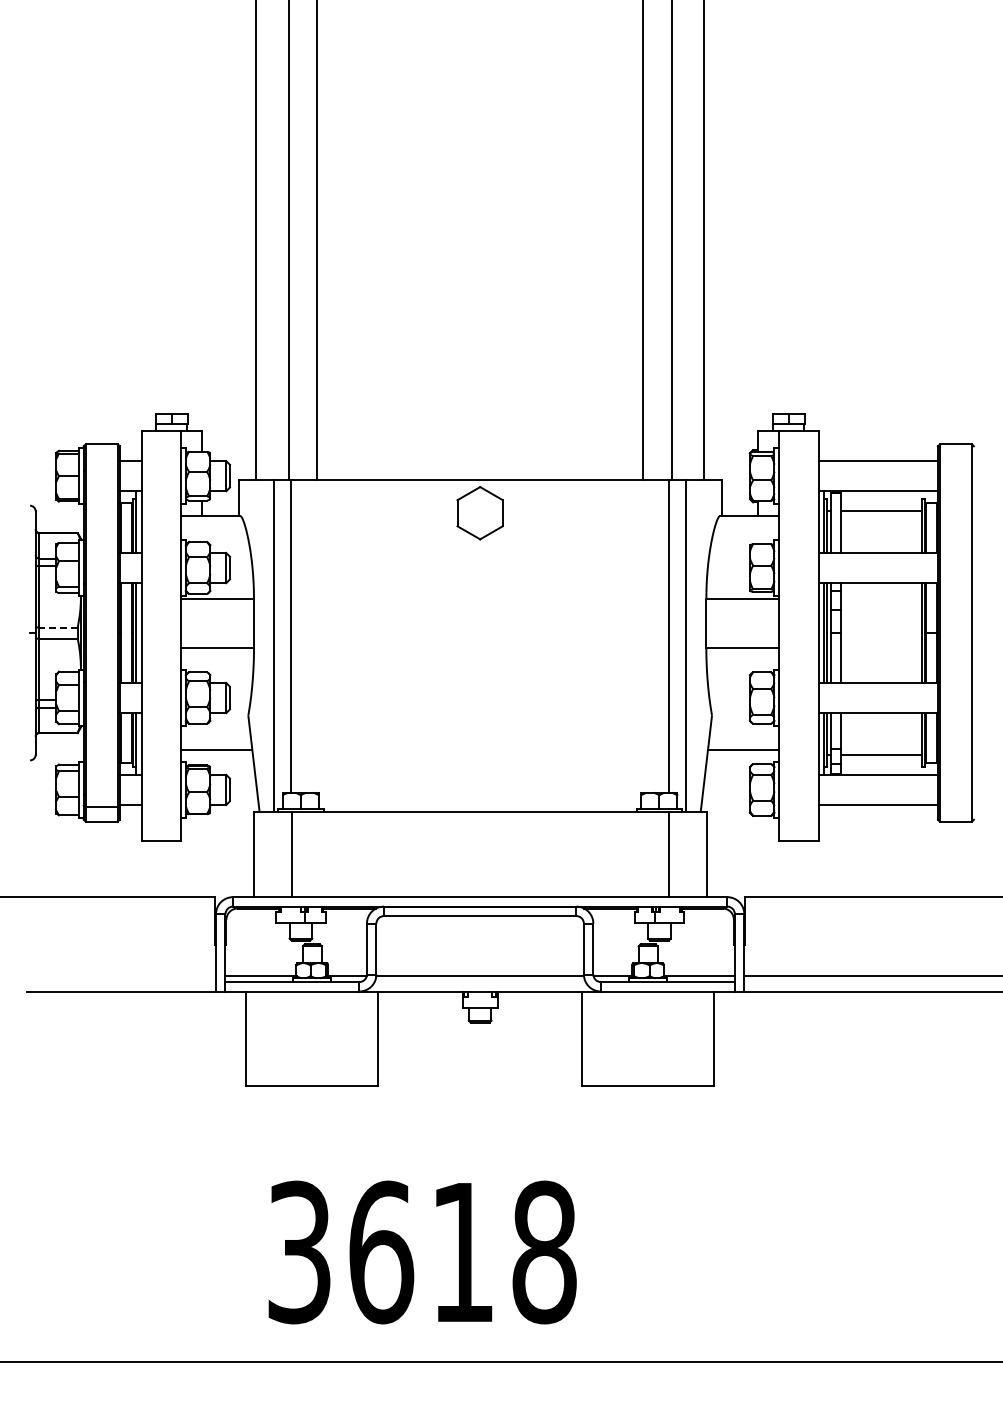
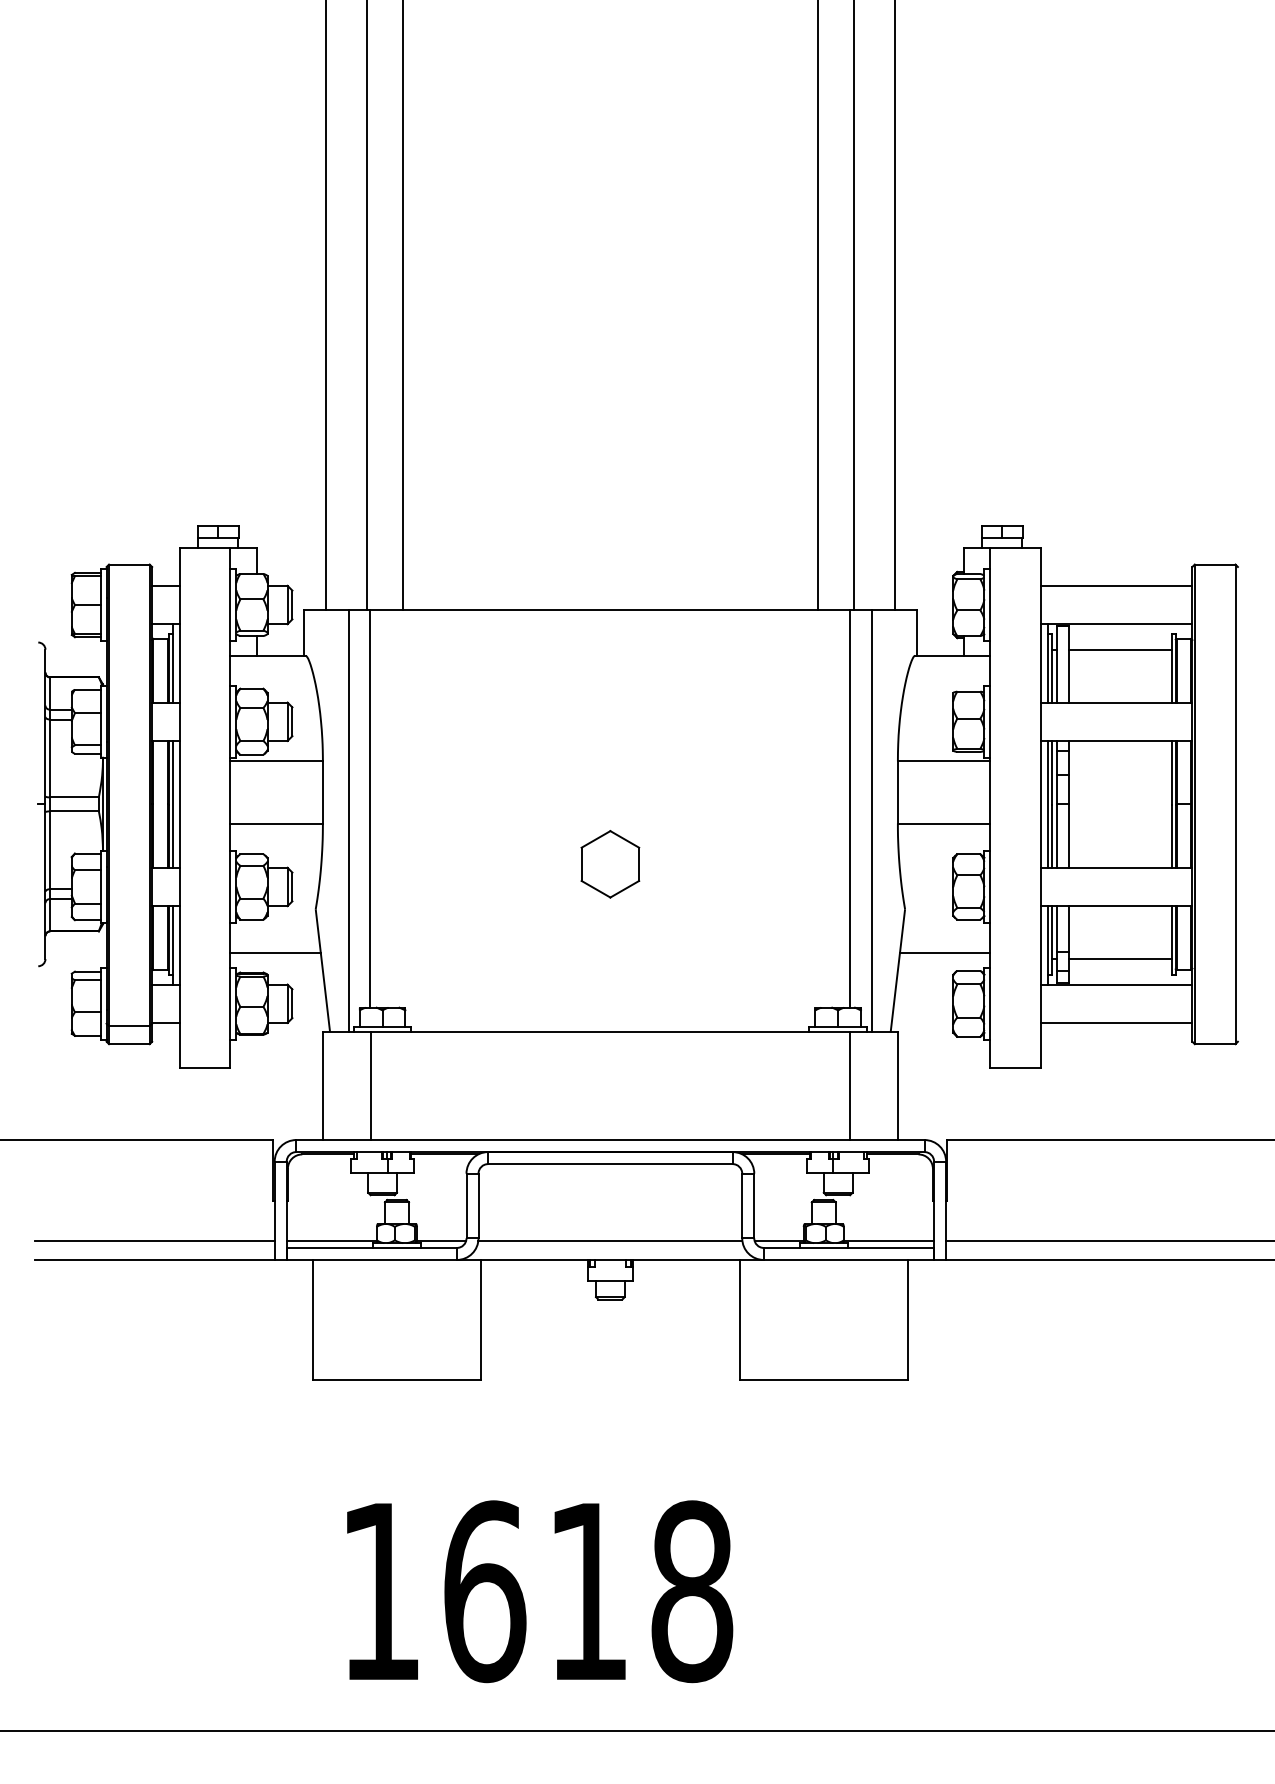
part: (479, 513) -> (609, 864), moved
line: (58, 627) -> (74, 797), dashed -> solid
line: (121, 976) -> (154, 1240), added
text: (299, 1252) -> (380, 1591), 3618 -> 1618

